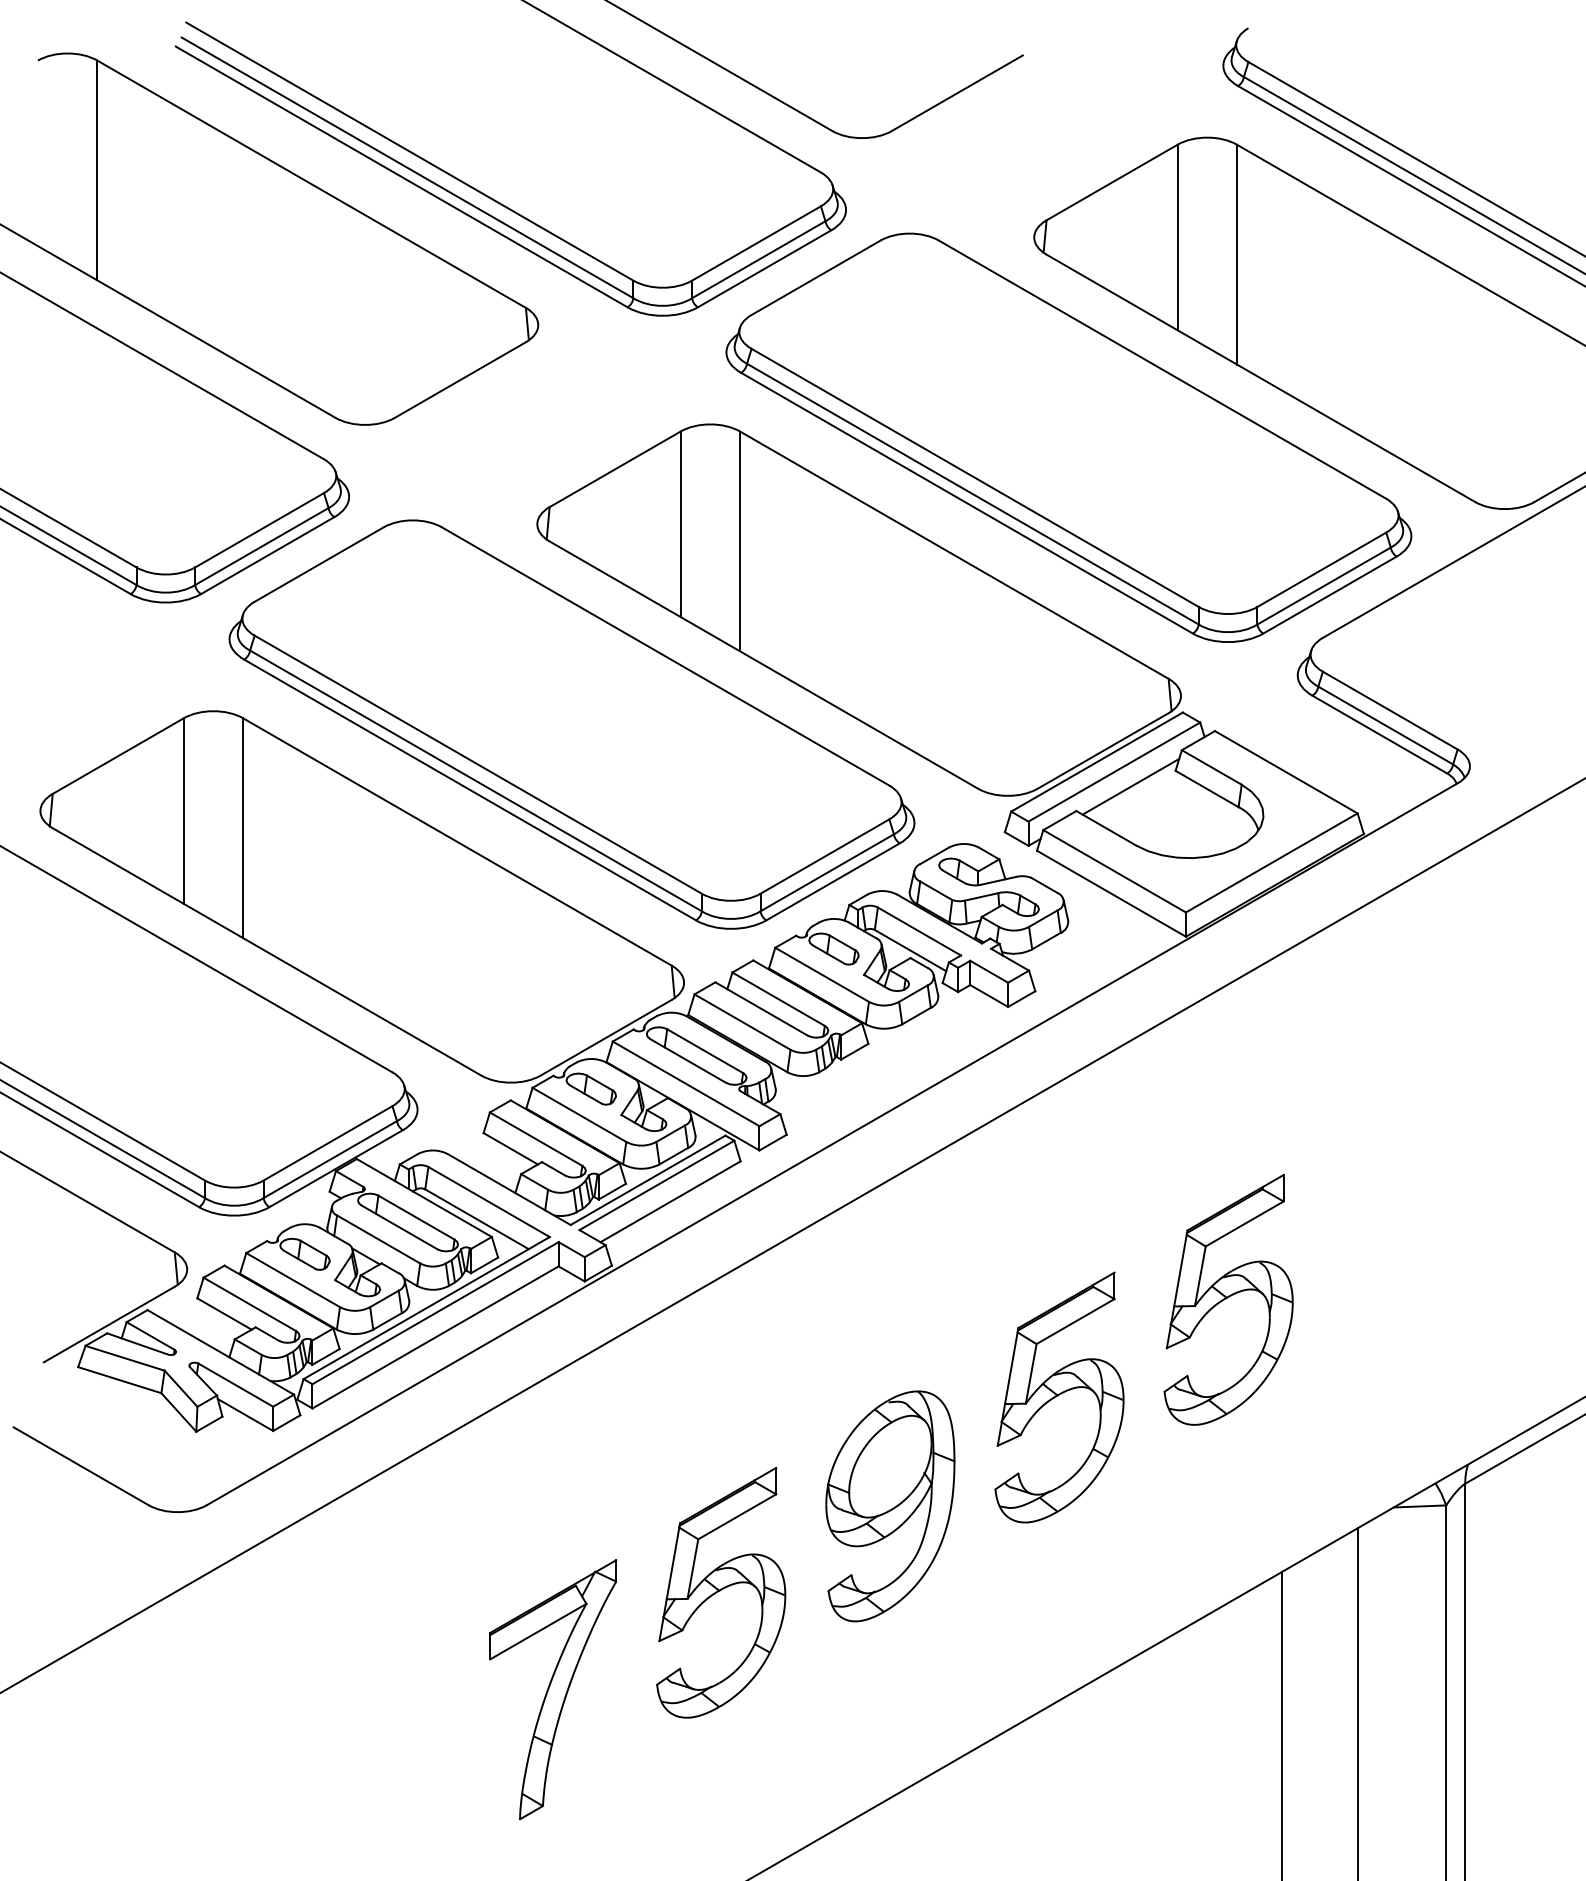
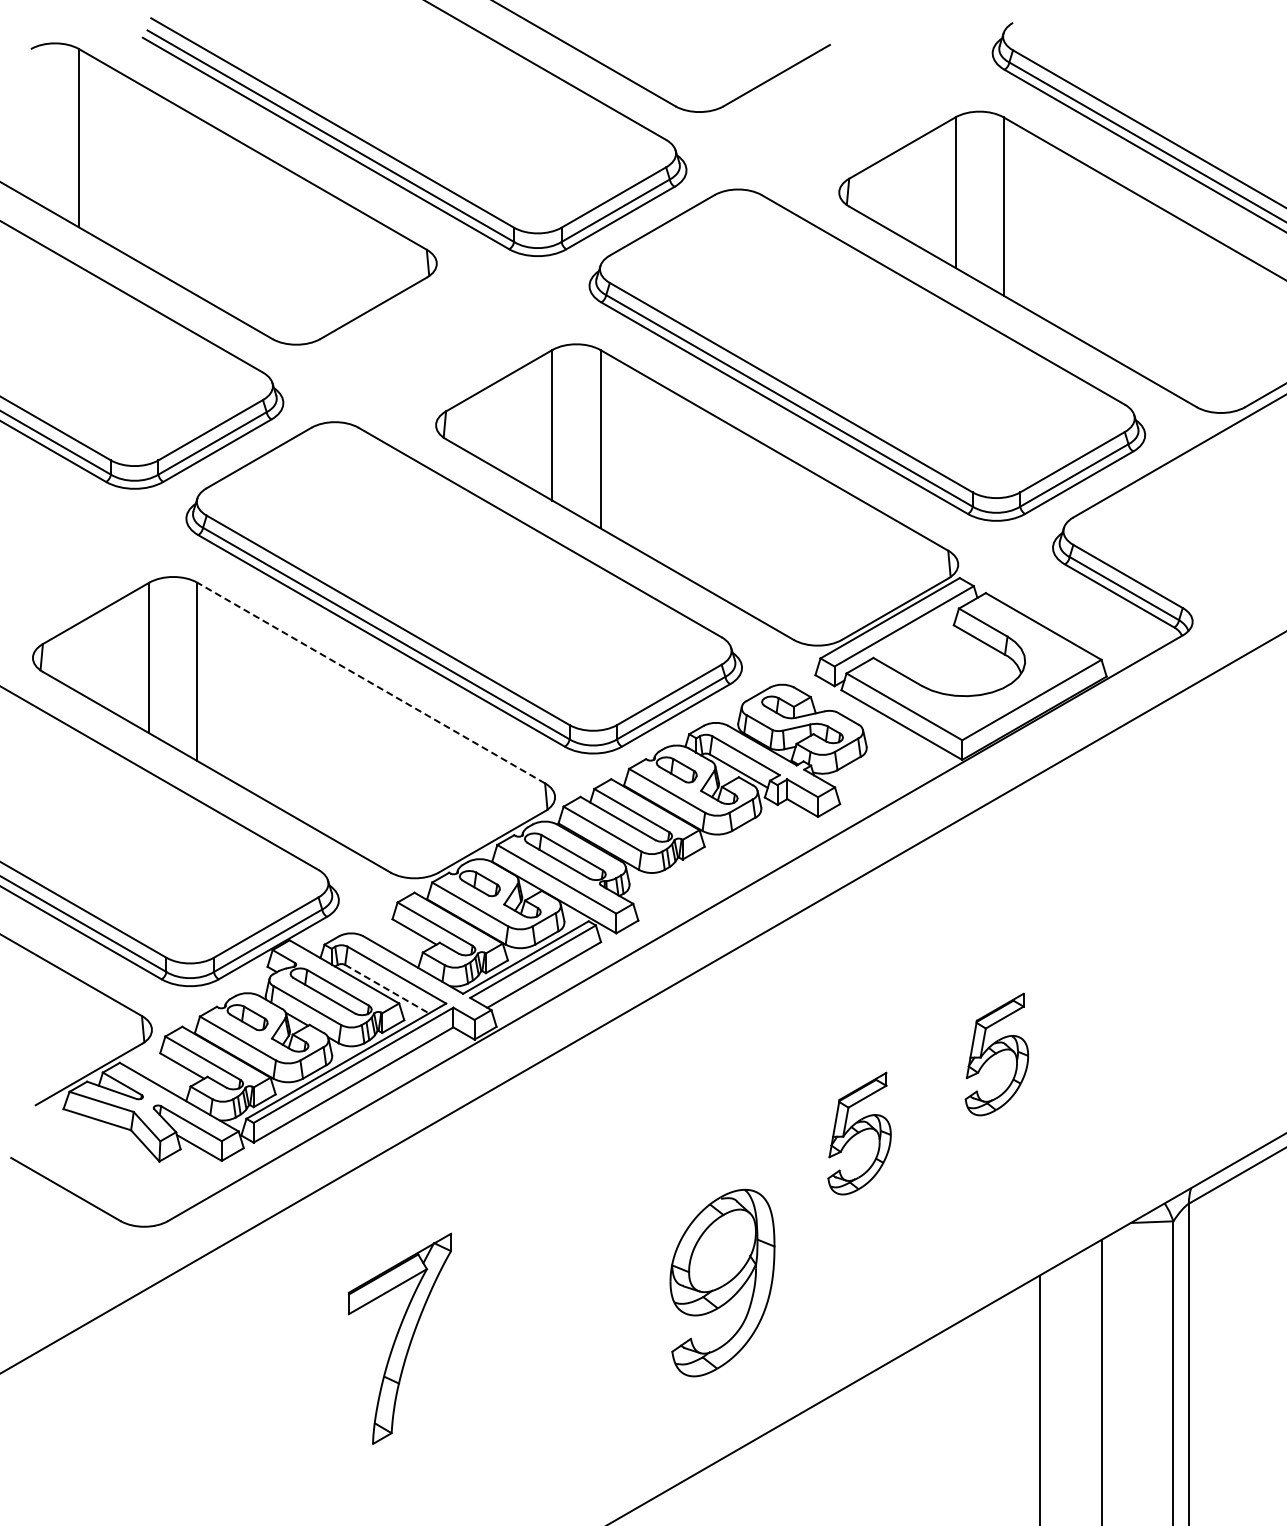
line: (1130, 785) -> (917, 637), removed
line: (457, 842) -> (371, 683), solid -> dashed
line: (477, 1219) -> (387, 989), solid -> dashed
part: (1228, 1299) -> (996, 1054), size x0.6
part: (1059, 1397) -> (859, 1133), size x0.6
part: (890, 1505) -> (722, 1282), moved
part: (721, 1591) -> (585, 1291), removed
part: (552, 1689) -> (399, 1338), moved

